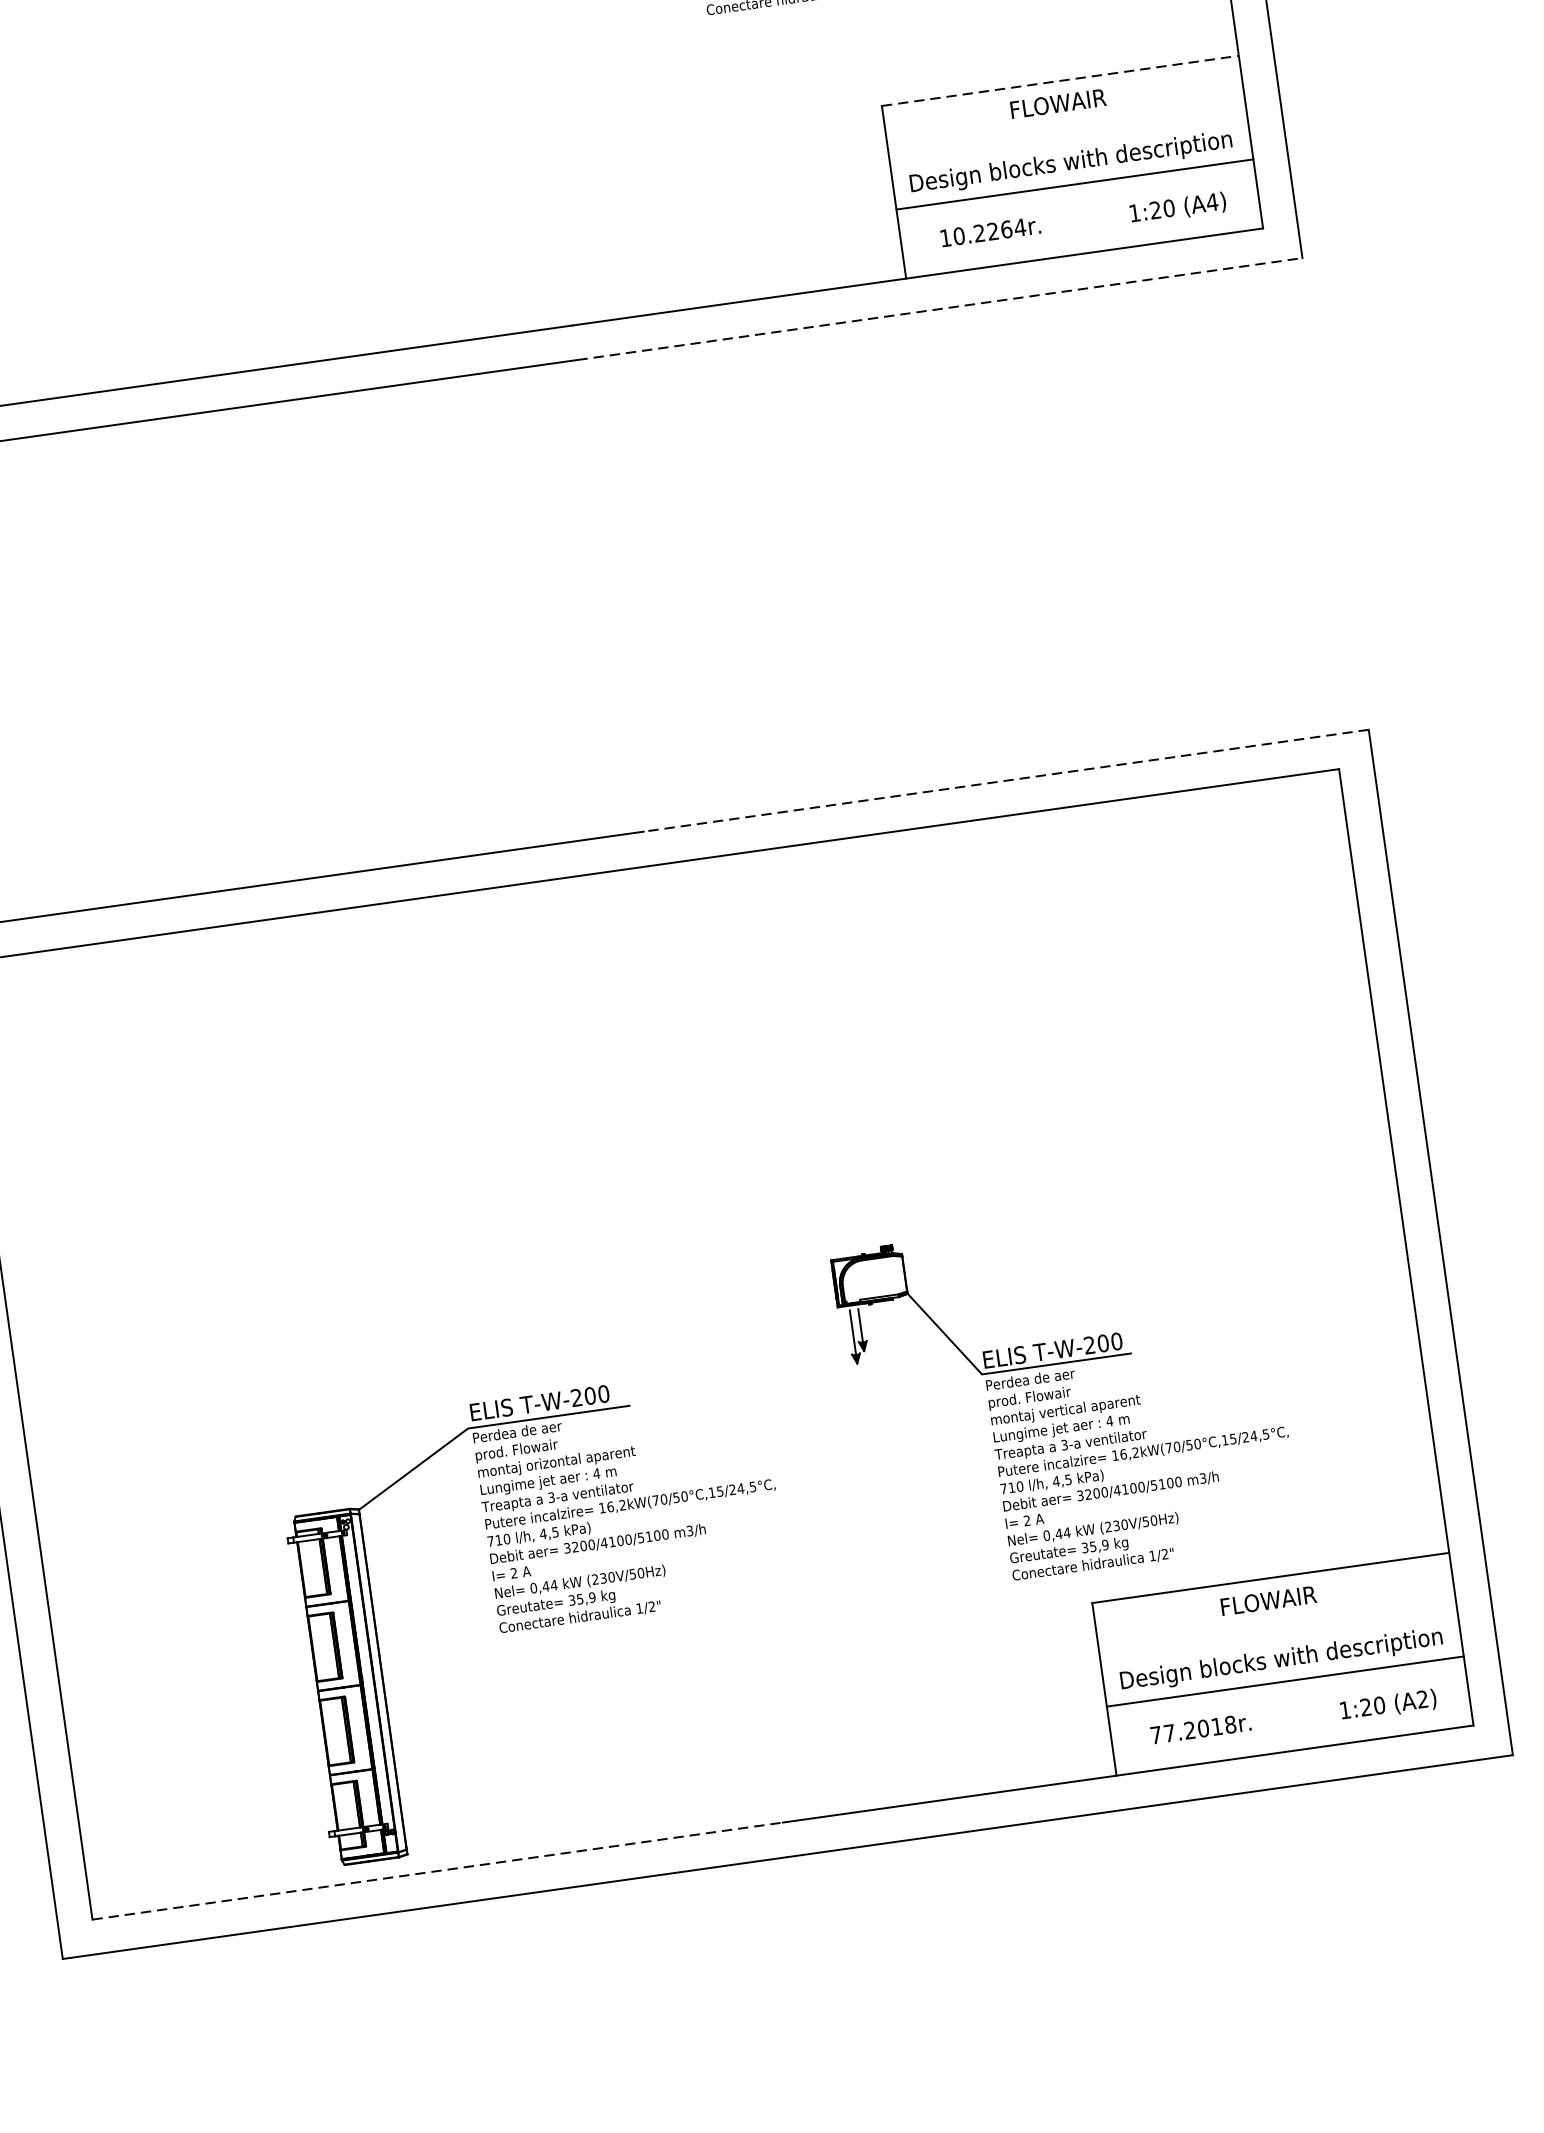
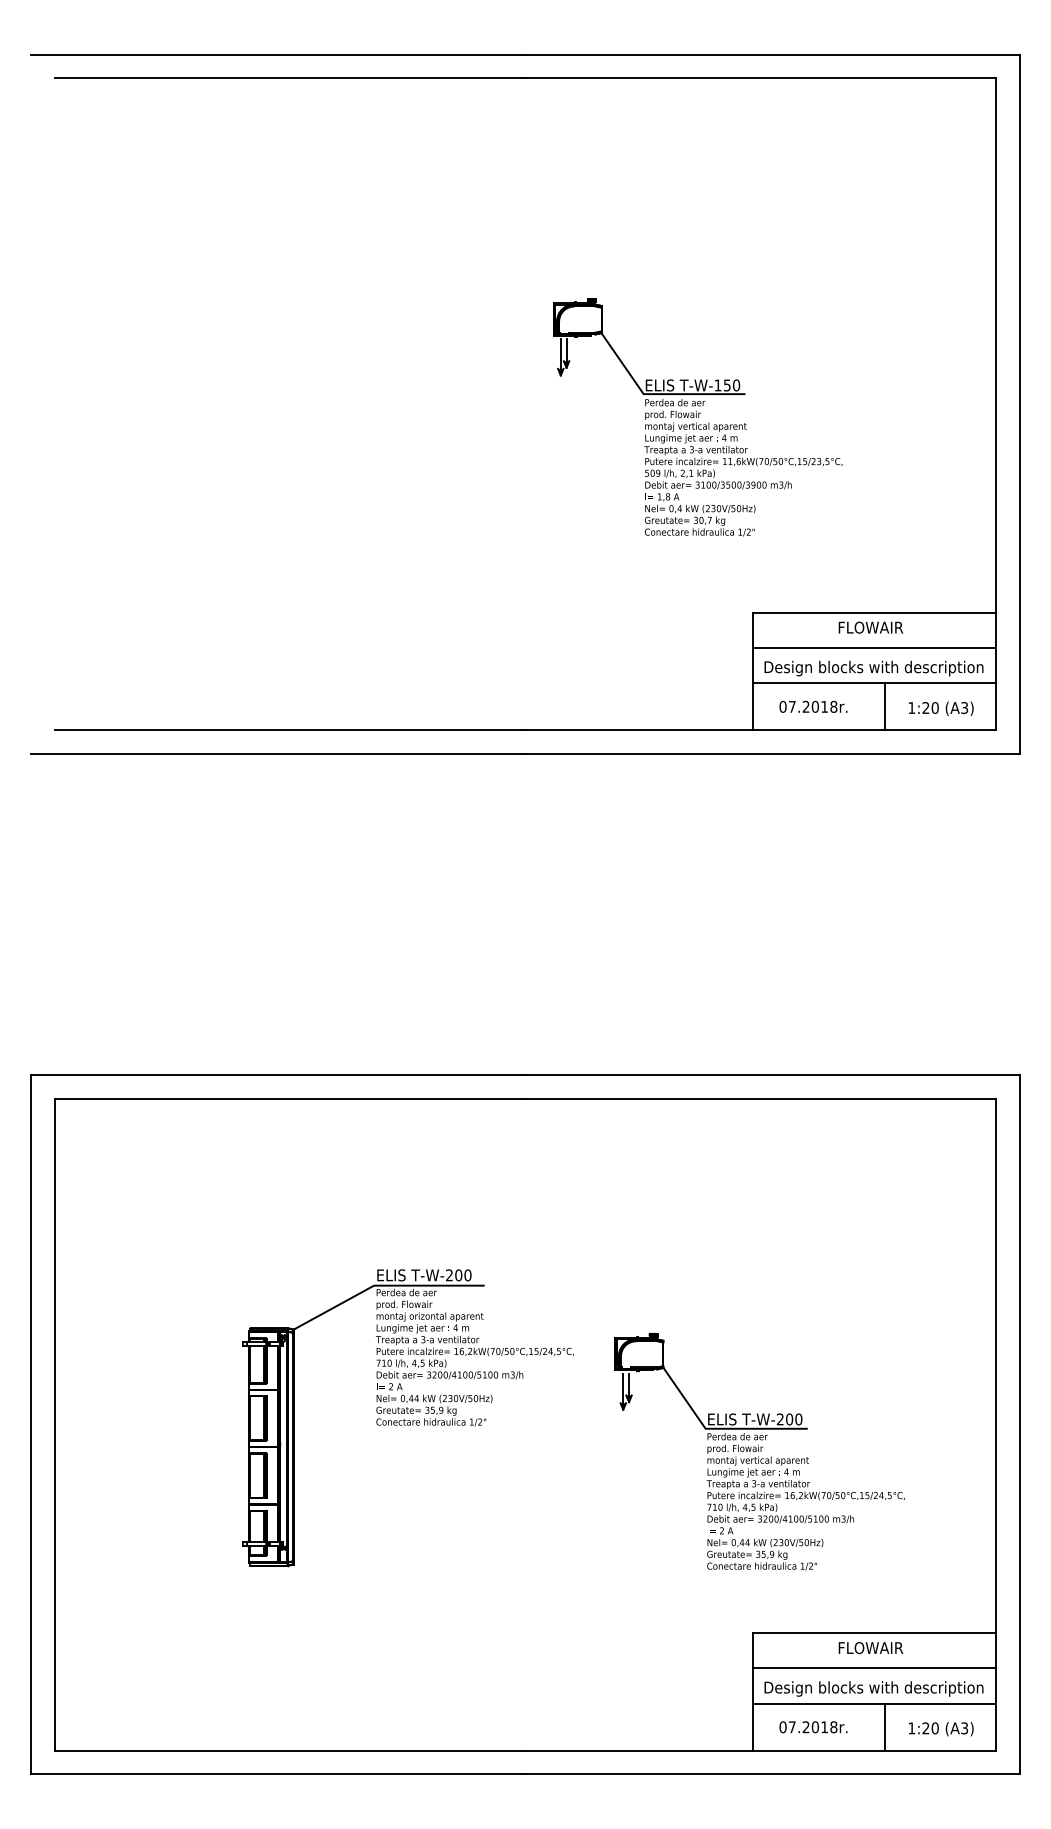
line: (1060, 80) -> (874, 612), dashed -> solid
line: (1067, 132) -> (874, 647), added
text: (1212, 201) -> (964, 707), (A4) -> (A3)
line: (1095, 216) -> (885, 706), added
text: (982, 232) -> (808, 706), 10.2264r. -> 07.2018r.
line: (941, 308) -> (773, 753), dashed -> solid
line: (1006, 781) -> (772, 1075), dashed -> solid
part: (1065, 1396) -> (759, 1451), moved
part: (544, 1616) -> (407, 1418), moved
line: (1278, 1630) -> (874, 1668), added
text: (1422, 1699) -> (964, 1728), (A2) -> (A3)
line: (1306, 1712) -> (885, 1726), added
text: (1155, 1735) -> (782, 1727), 77.2018r. -> 07.2018r.
line: (438, 1870) -> (290, 1750), dashed -> solid

